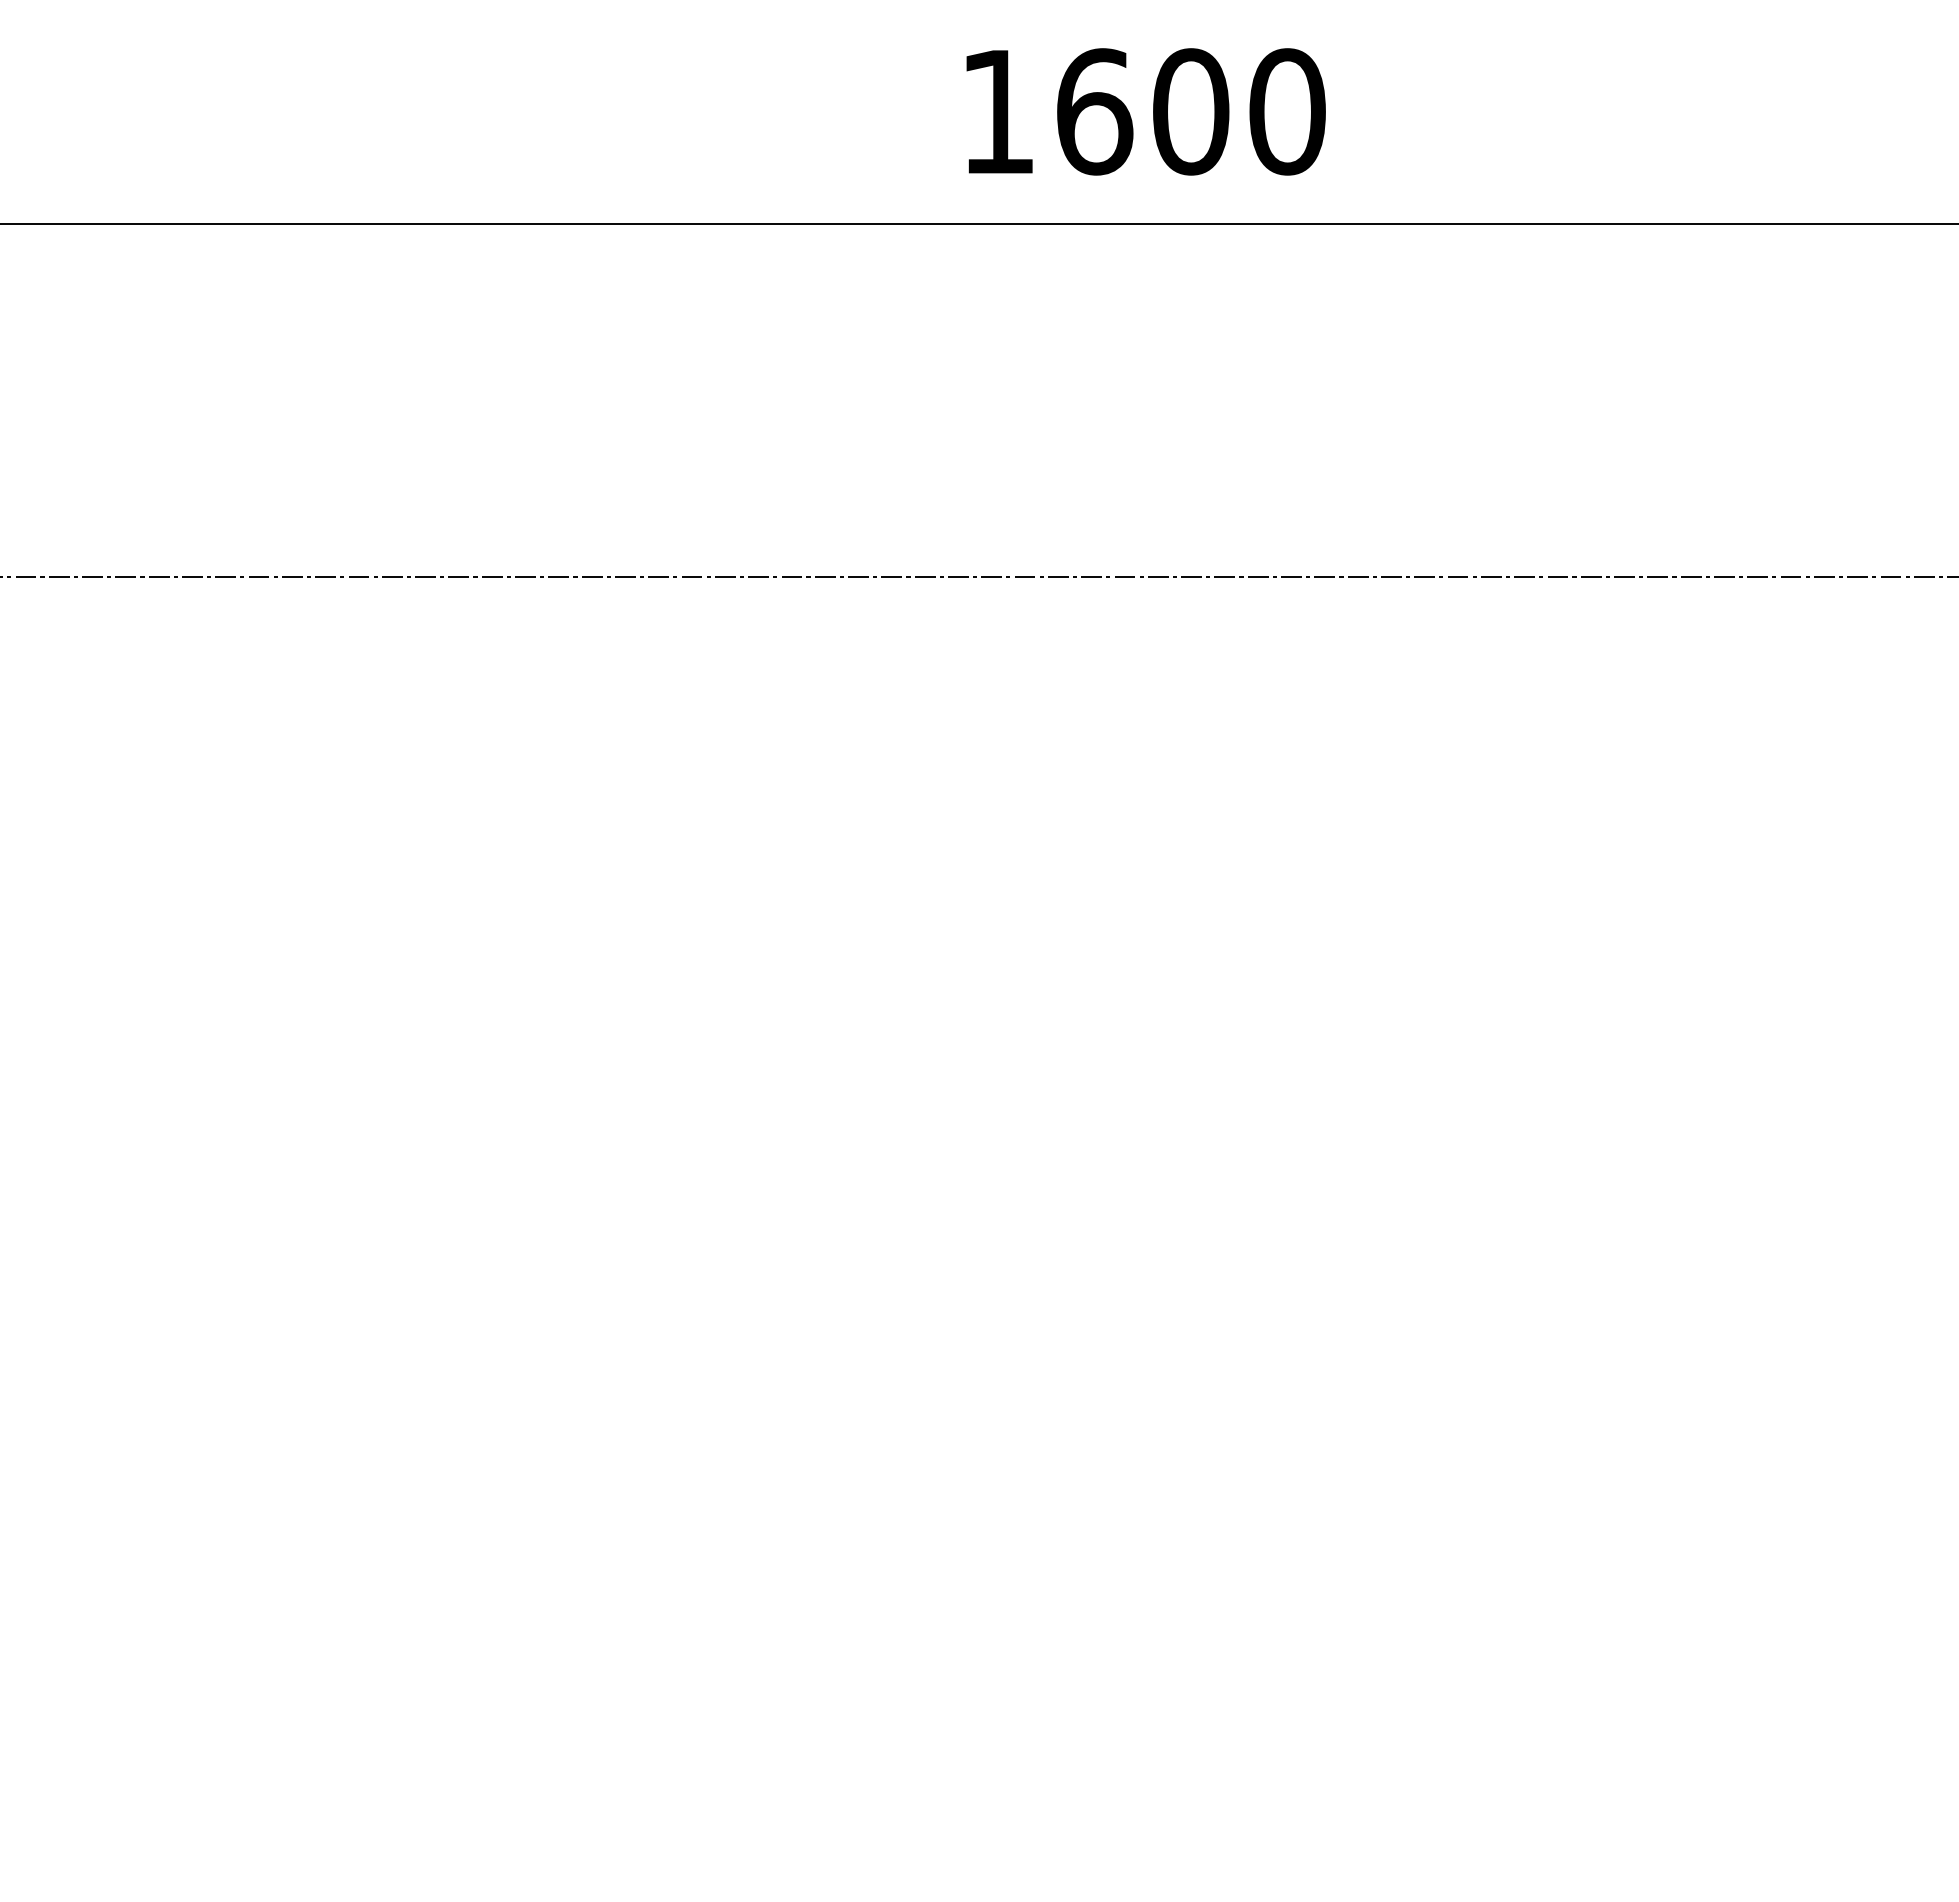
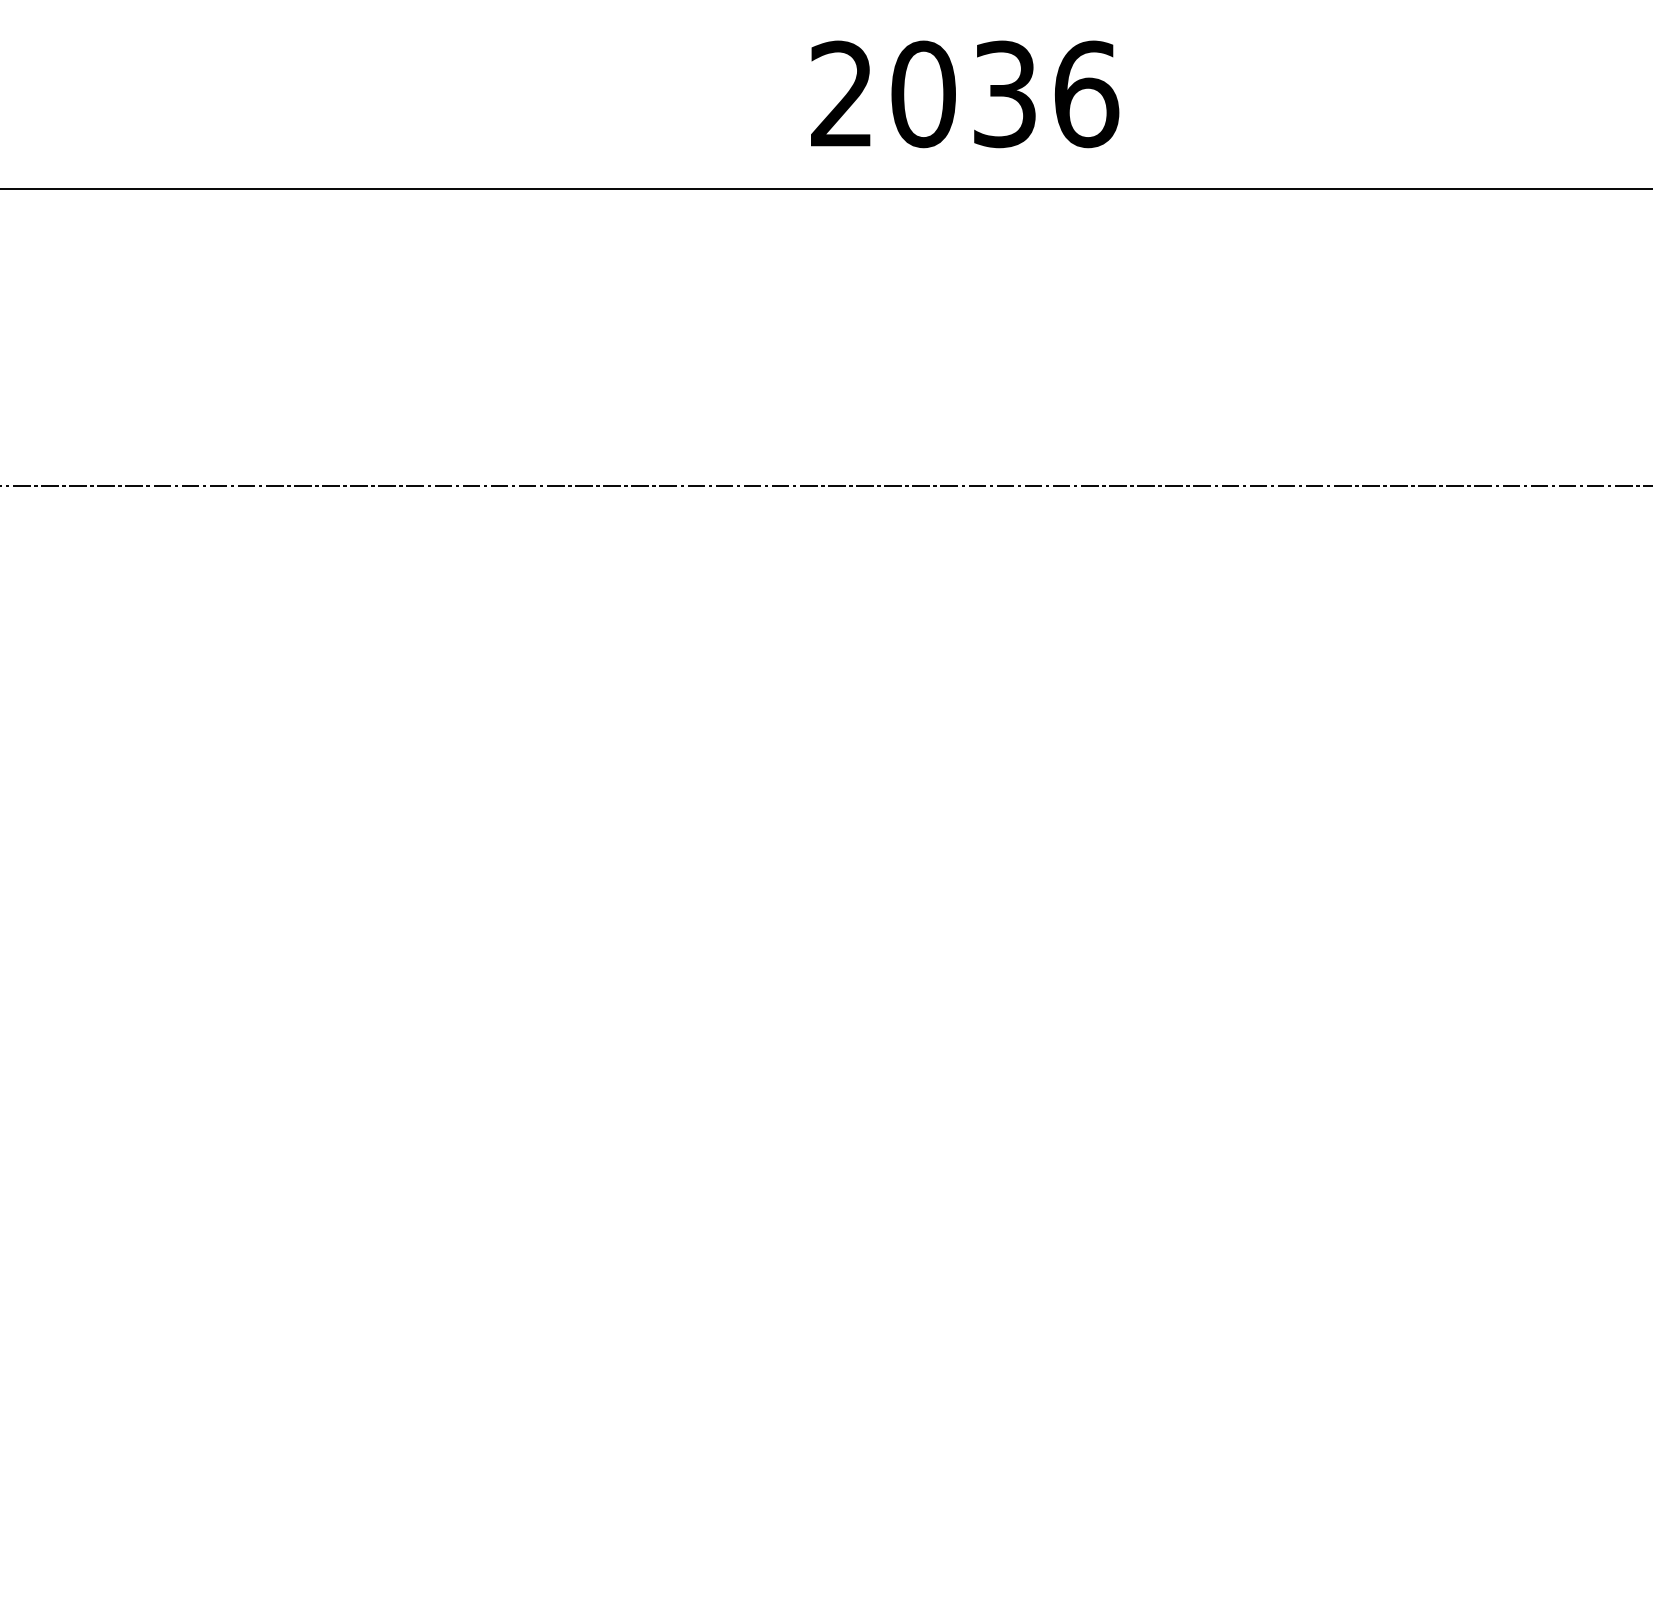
text: (1143, 111) -> (964, 94), 1600 -> 2036

